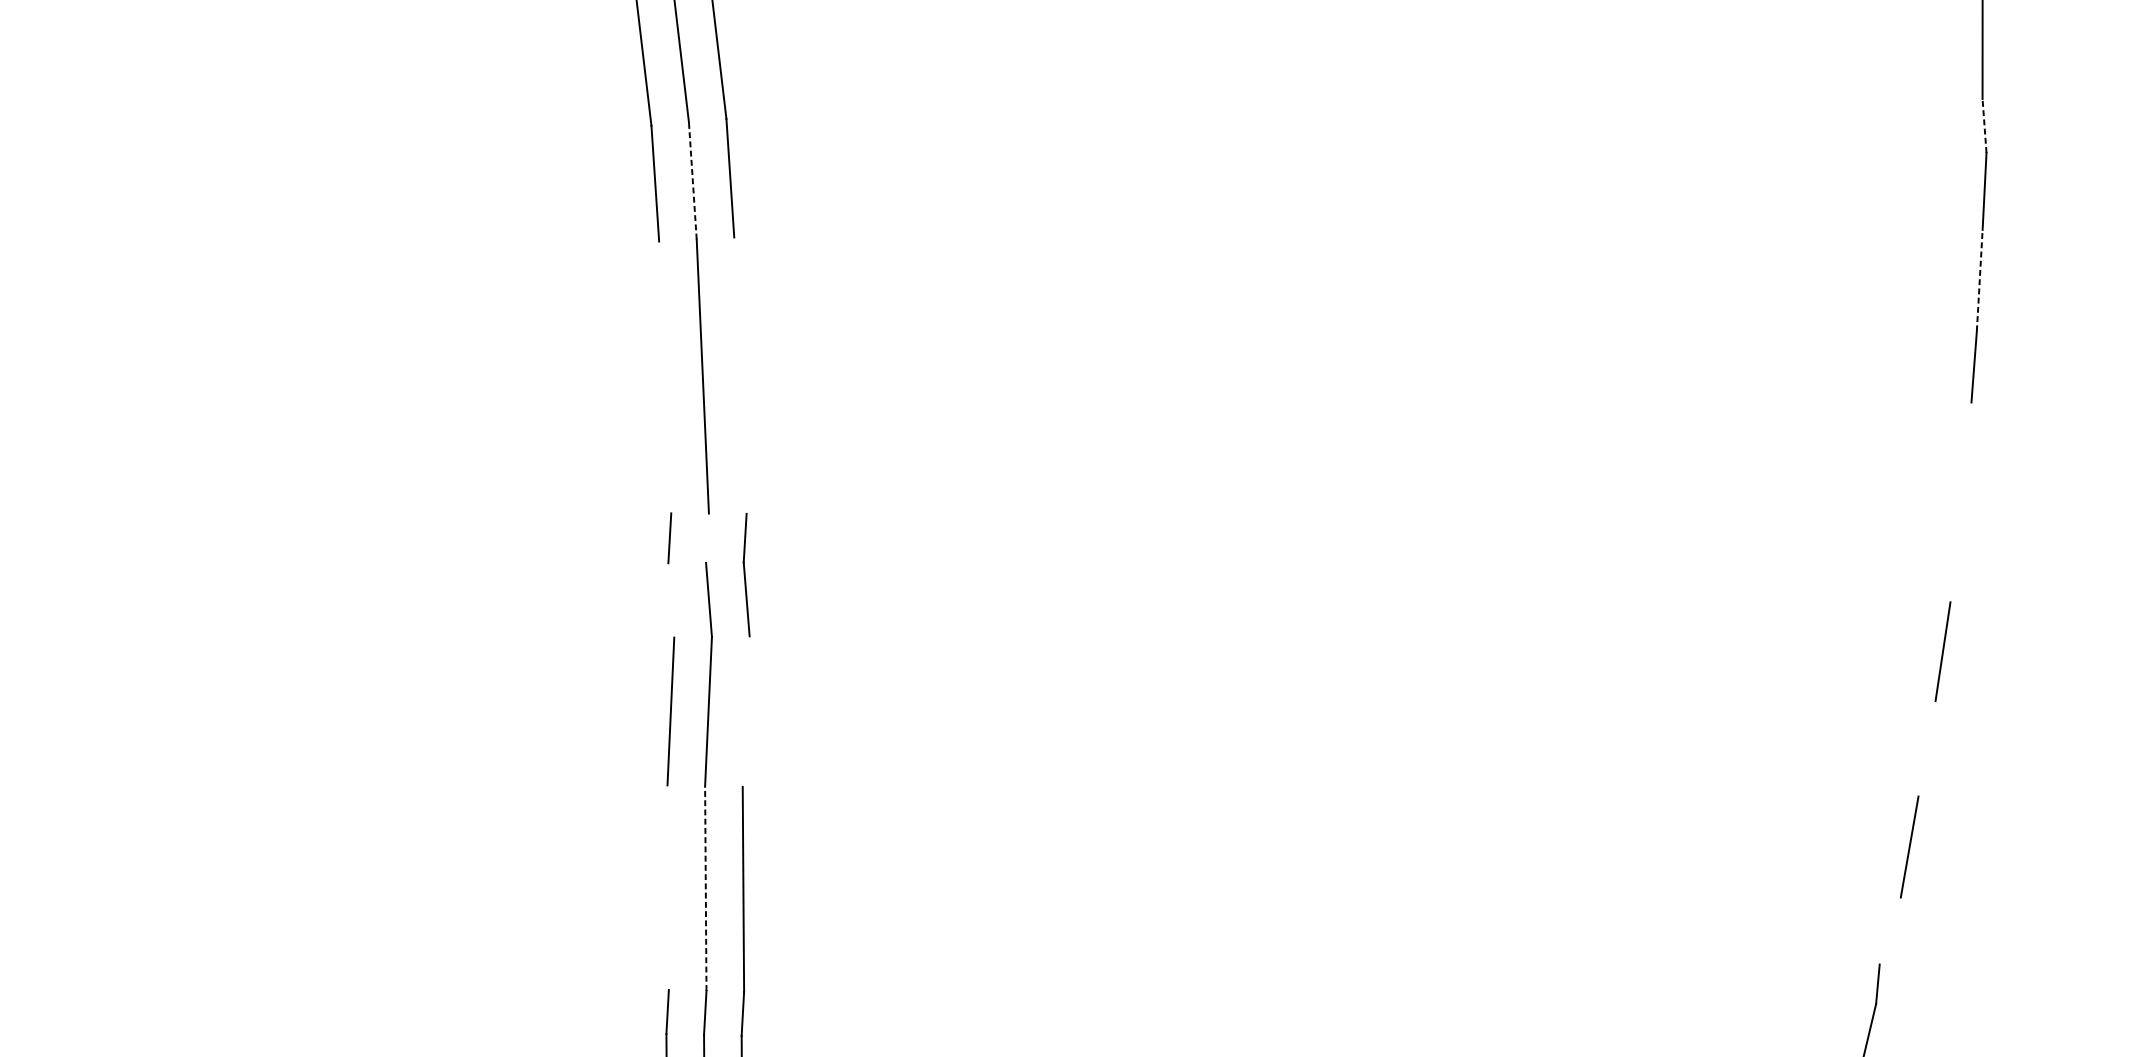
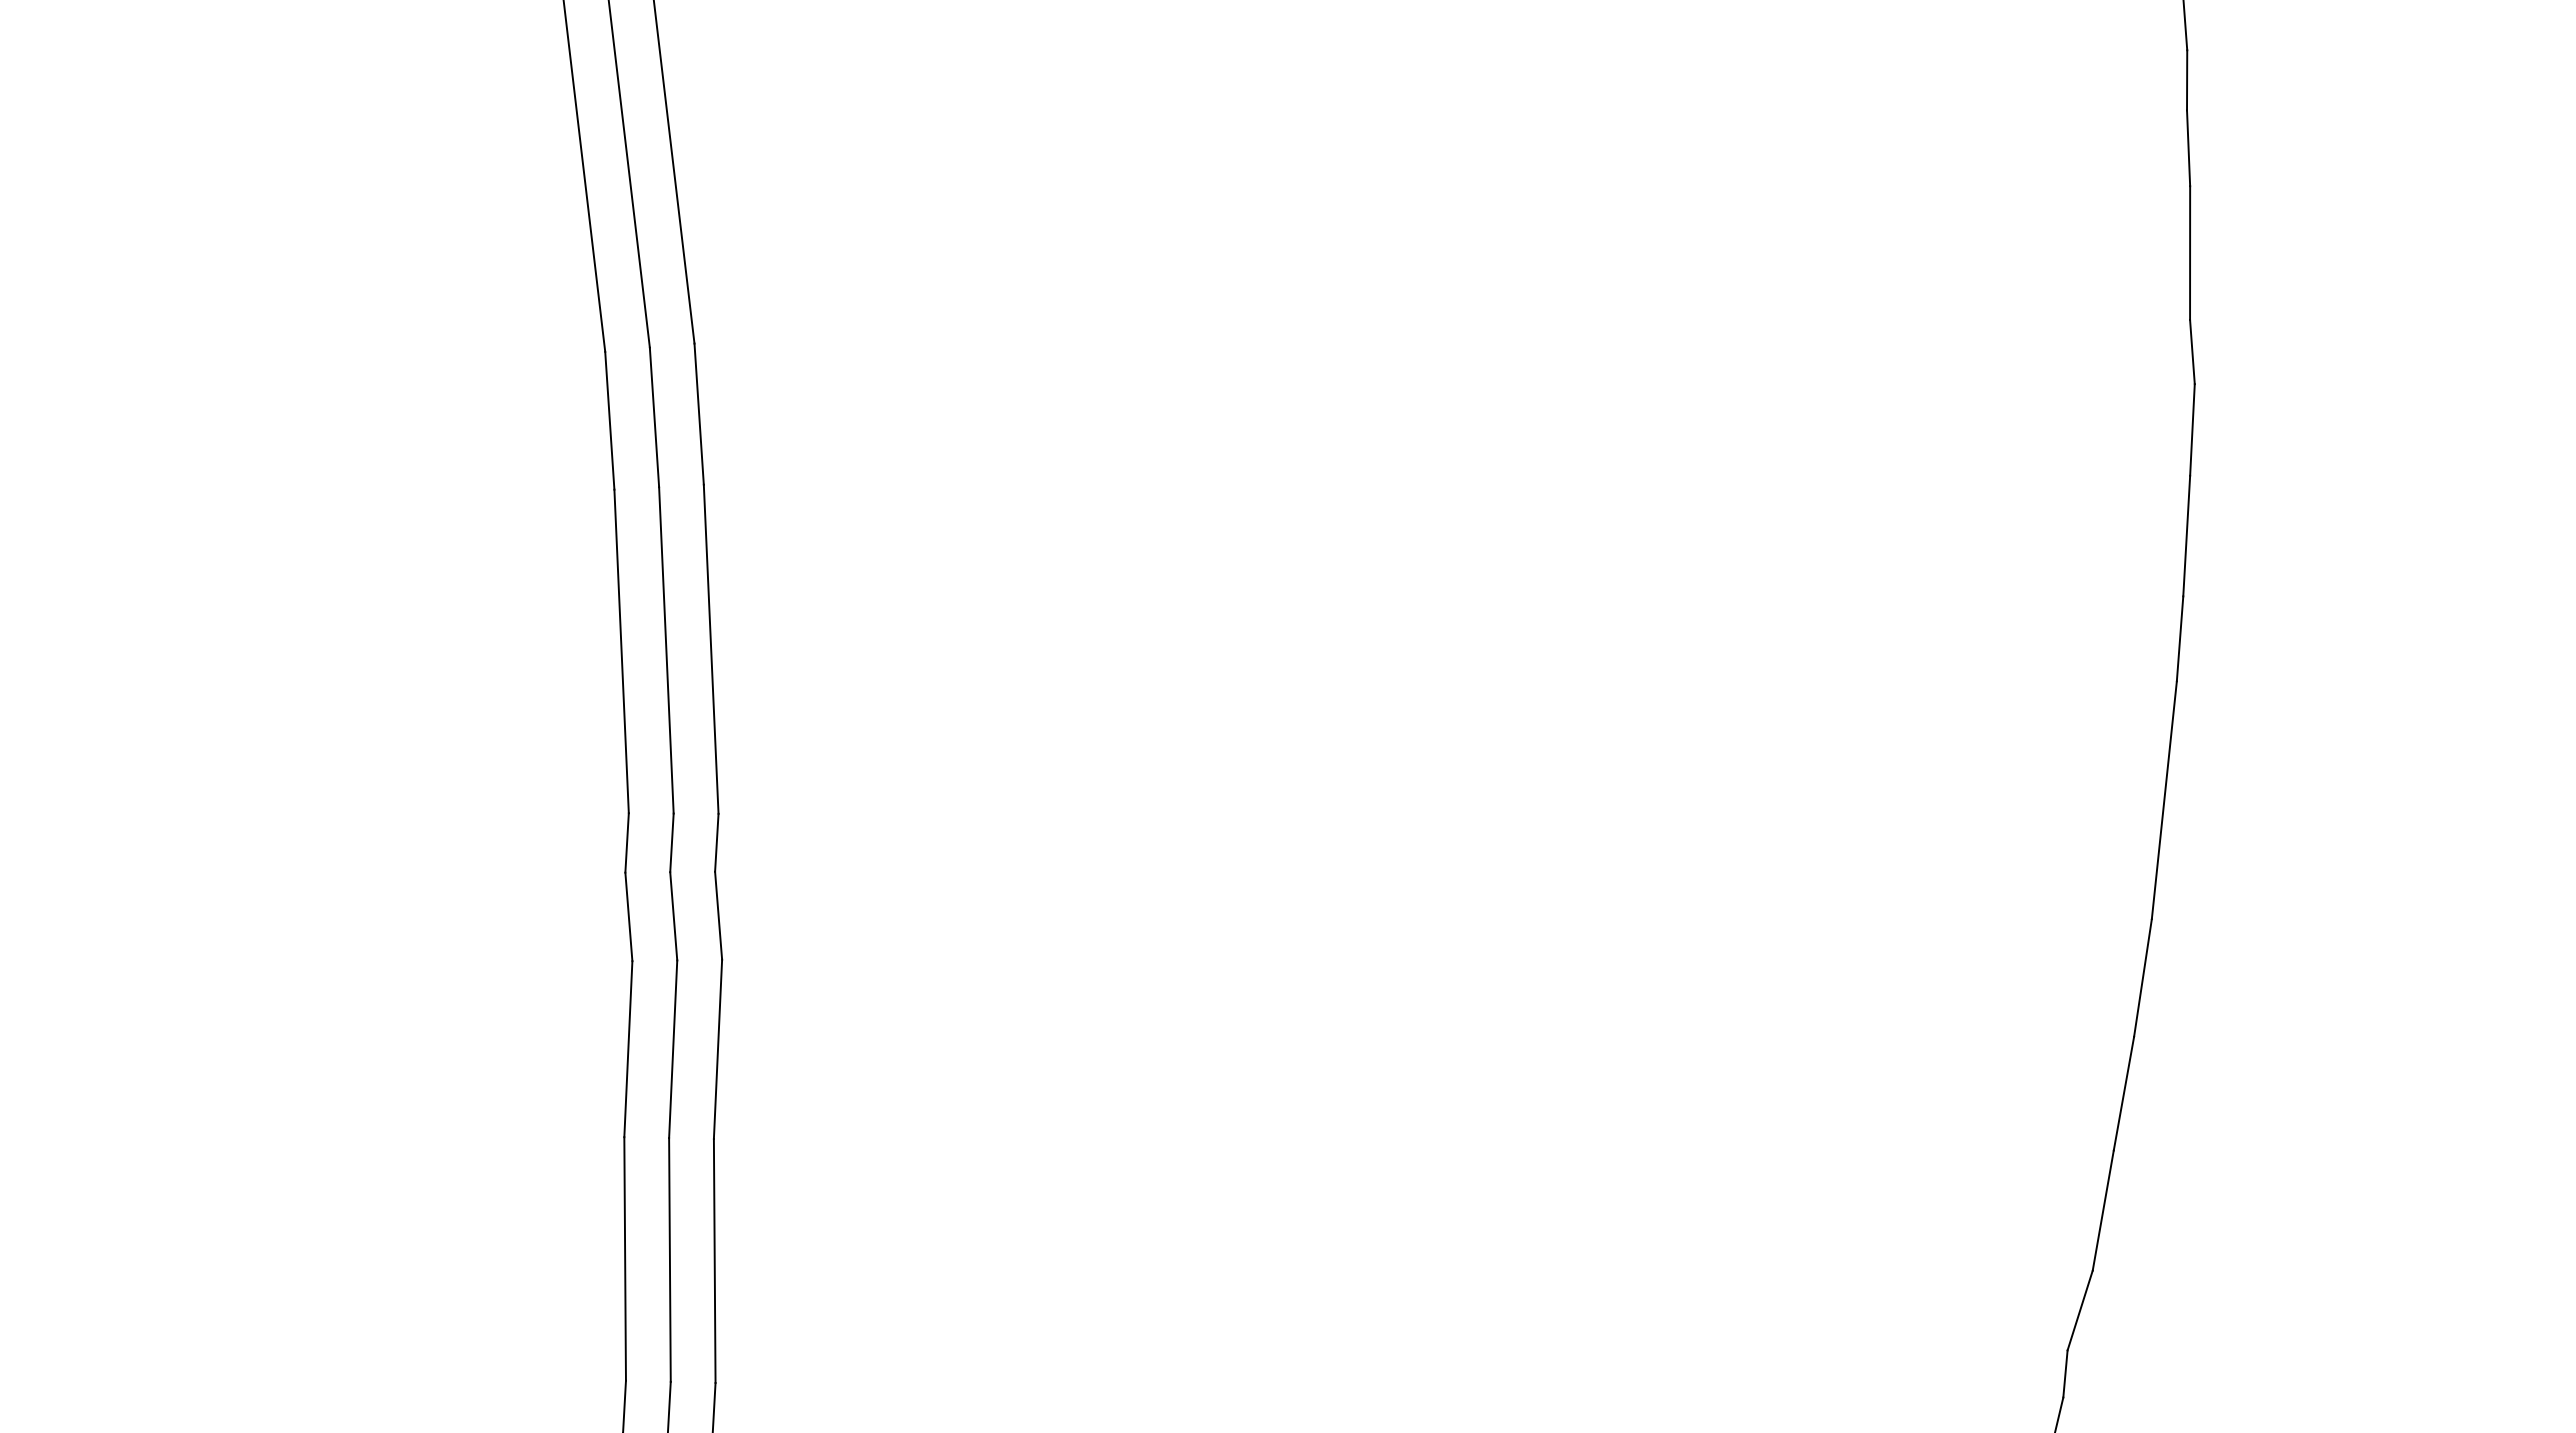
line: (1984, 125) -> (2192, 351), dashed -> solid
line: (692, 180) -> (654, 417), dashed -> solid
line: (1979, 280) -> (2186, 535), dashed -> solid
line: (739, 374) -> (710, 648), added
line: (665, 377) -> (621, 651), added
line: (1960, 502) -> (2163, 800), added
line: (707, 537) -> (671, 842), added
line: (671, 600) -> (628, 916), added
line: (745, 710) -> (717, 1048), added
line: (1926, 748) -> (2123, 1093), added
line: (667, 887) -> (624, 1258), added
line: (705, 888) -> (669, 1259), dashed -> solid
line: (1889, 930) -> (2079, 1310), added

